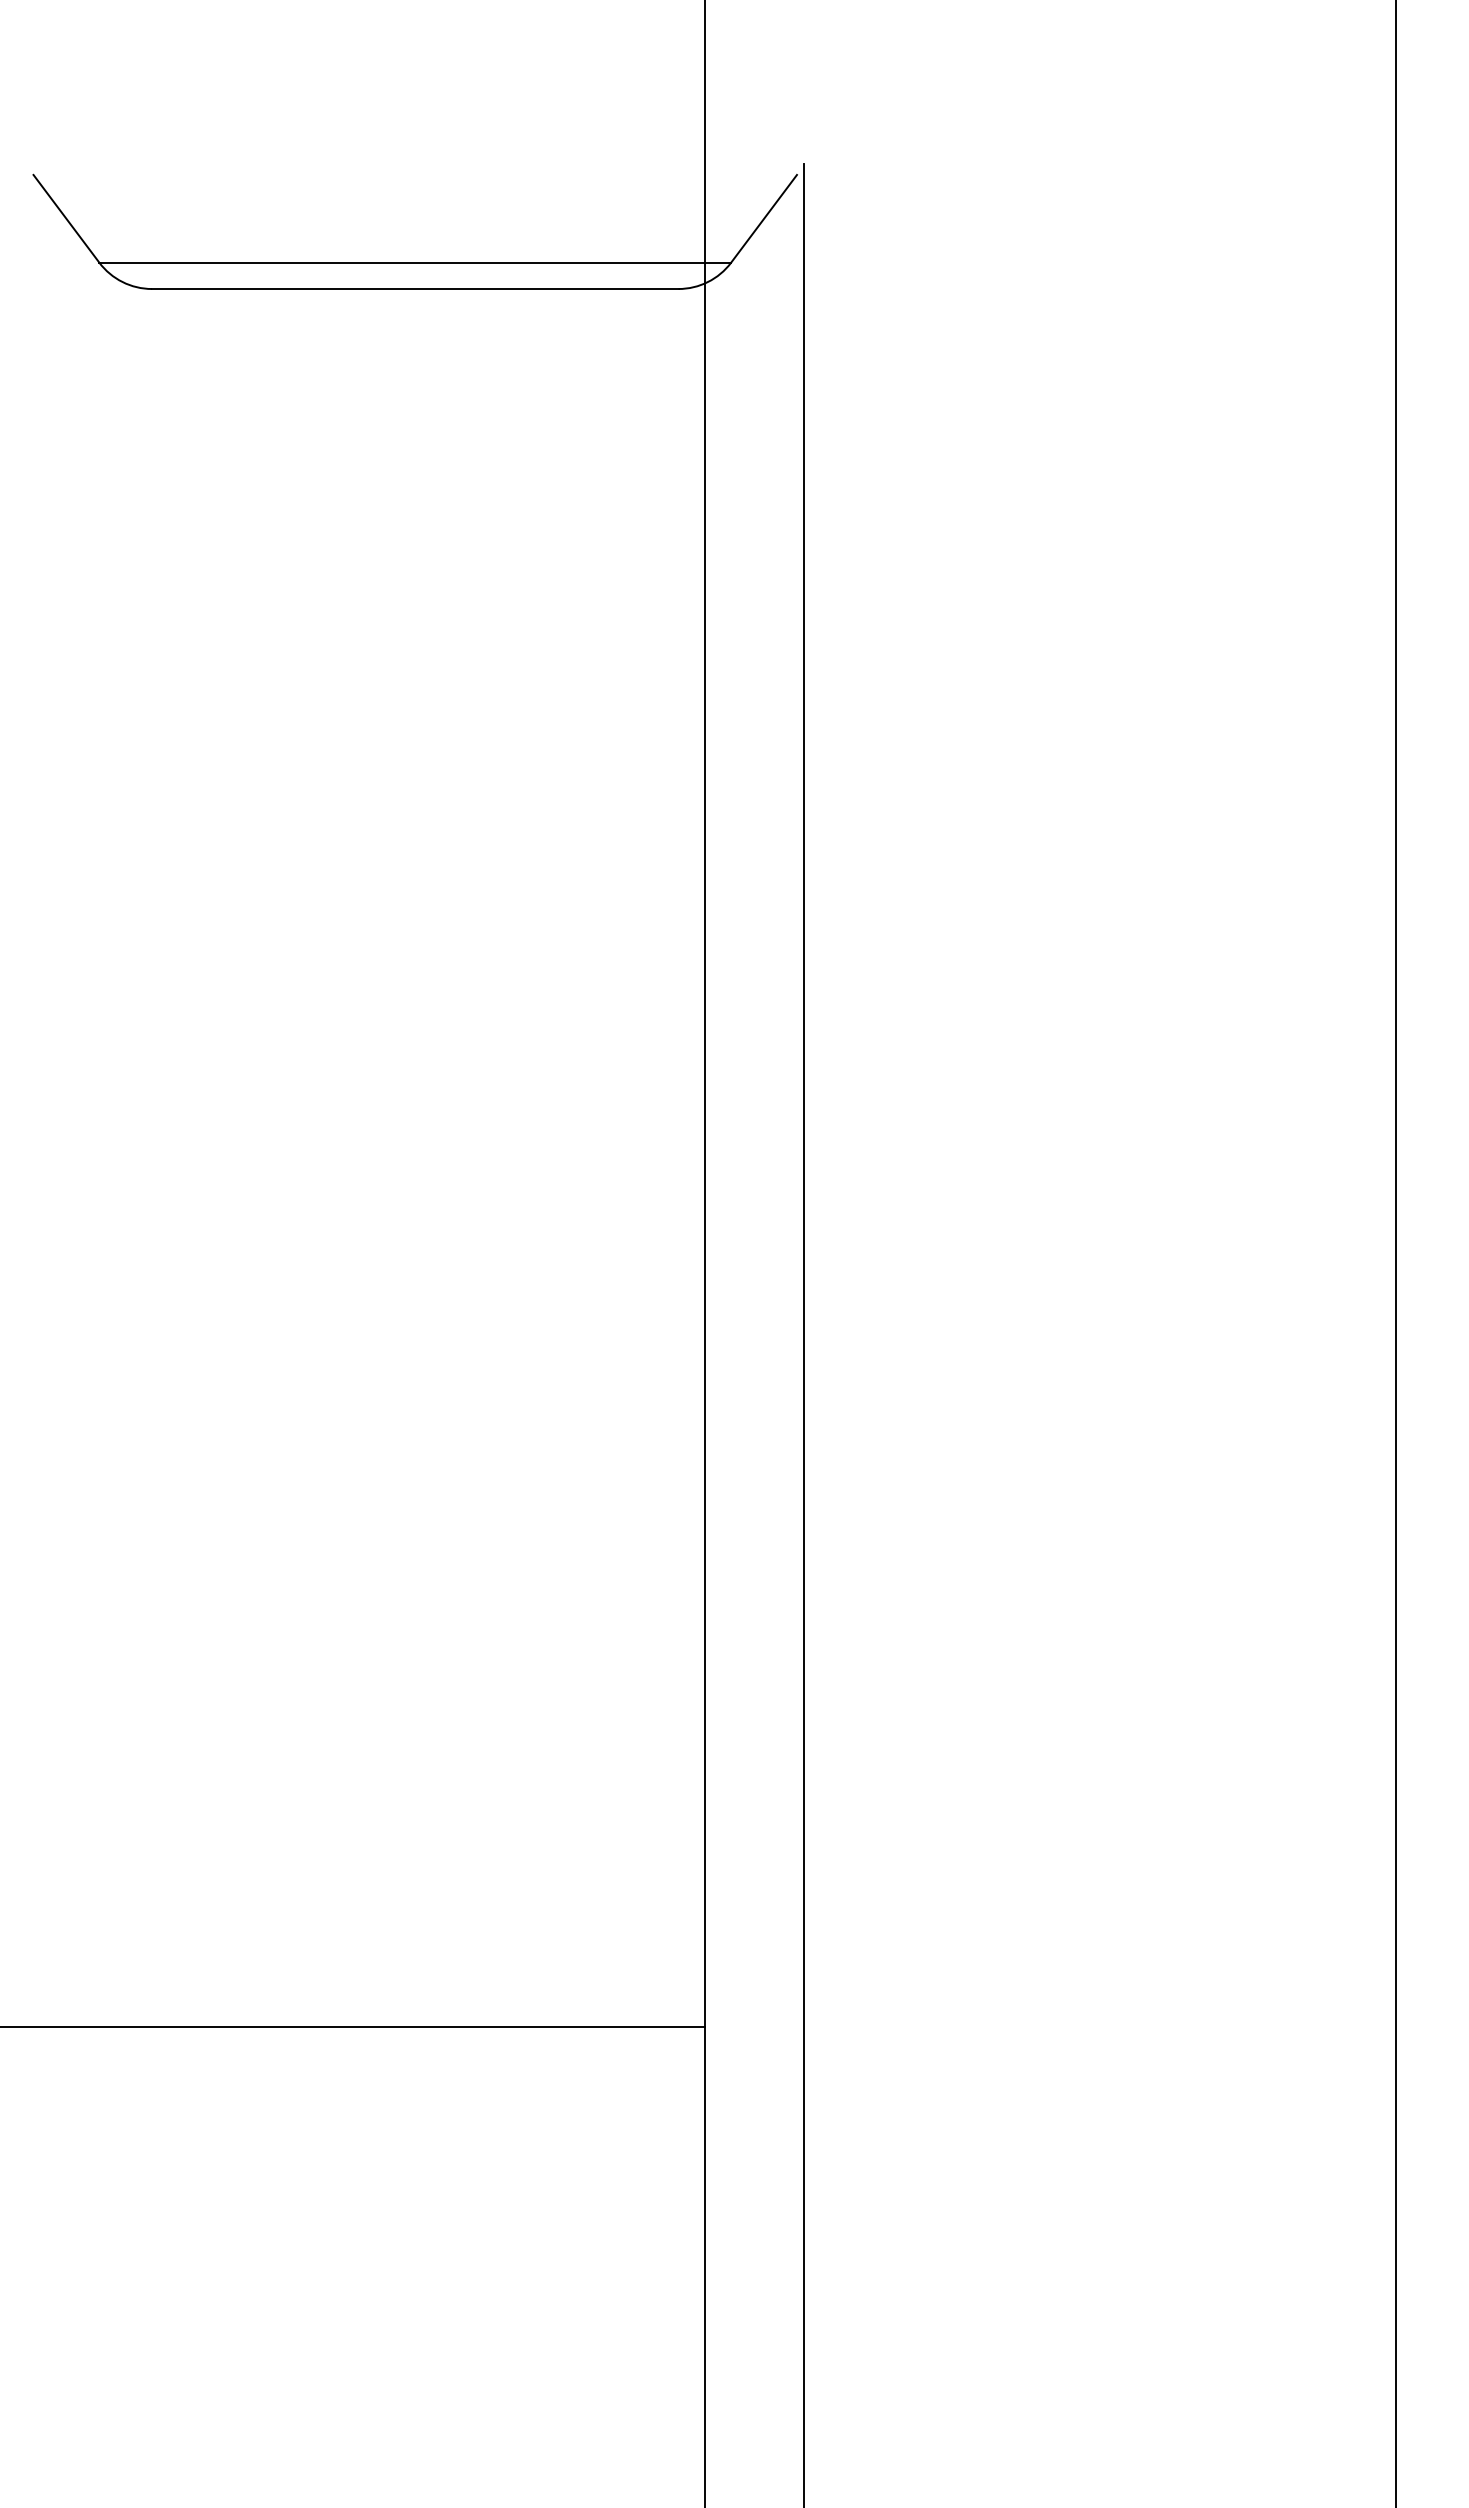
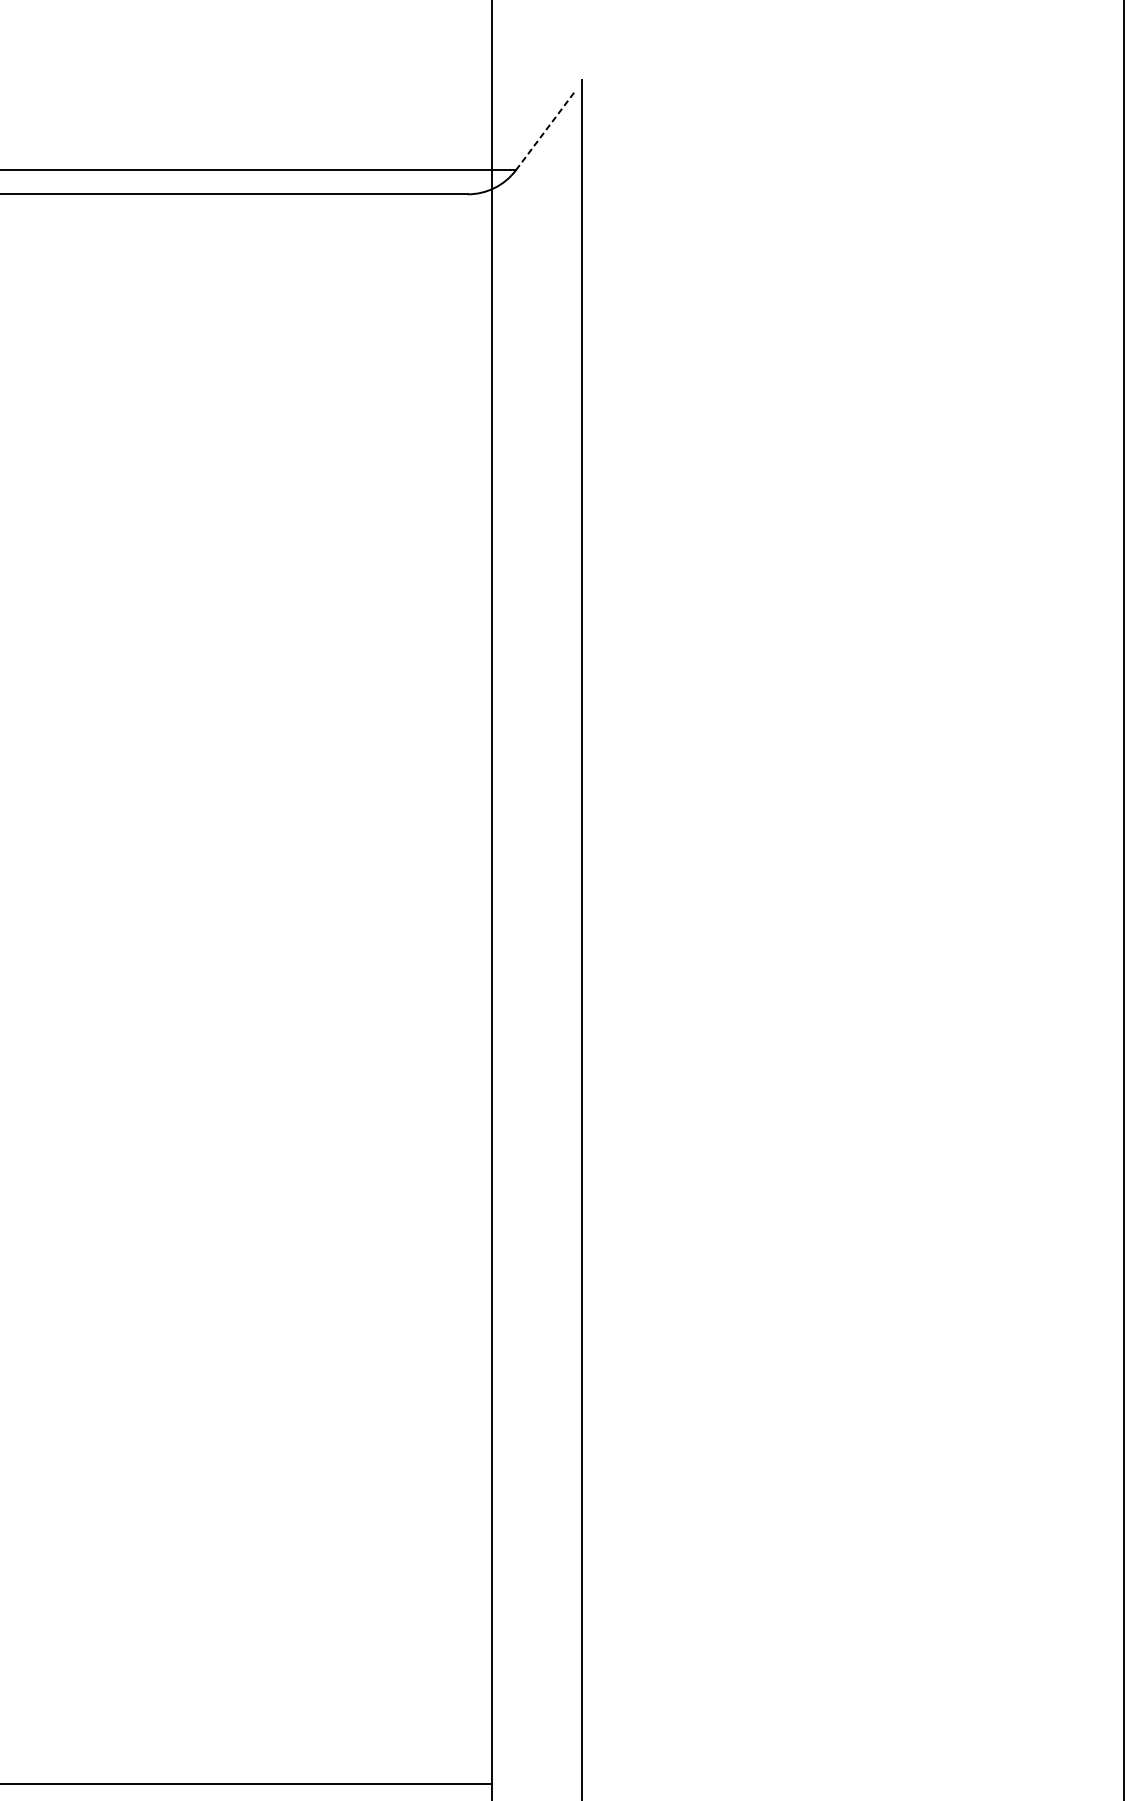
line: (764, 218) -> (546, 129), solid -> dashed

